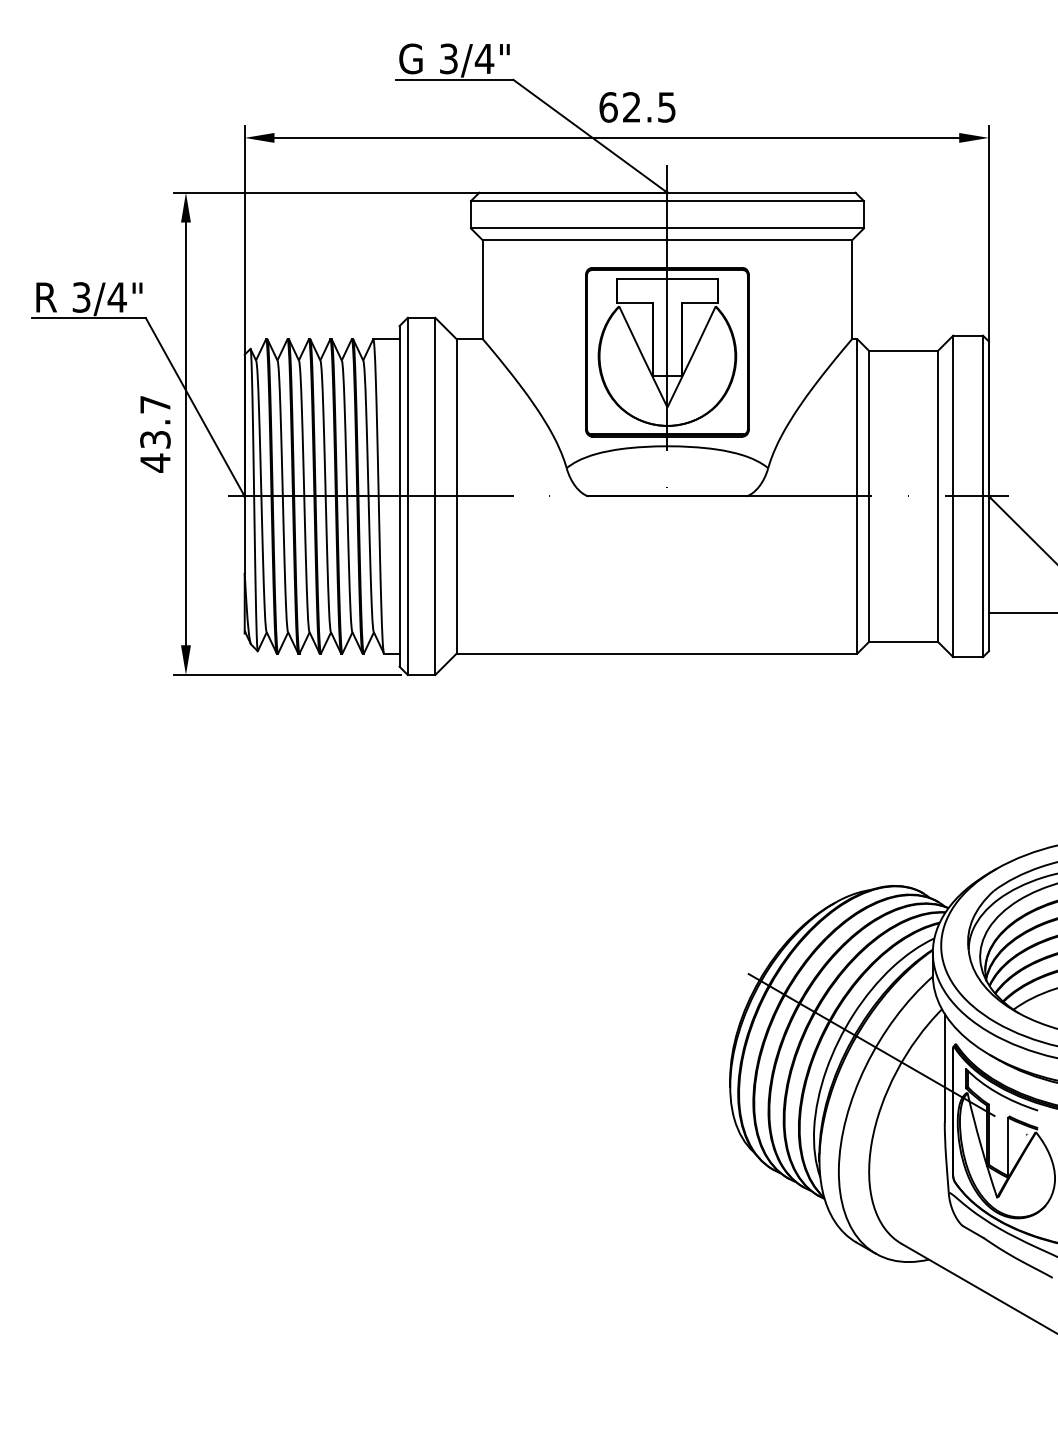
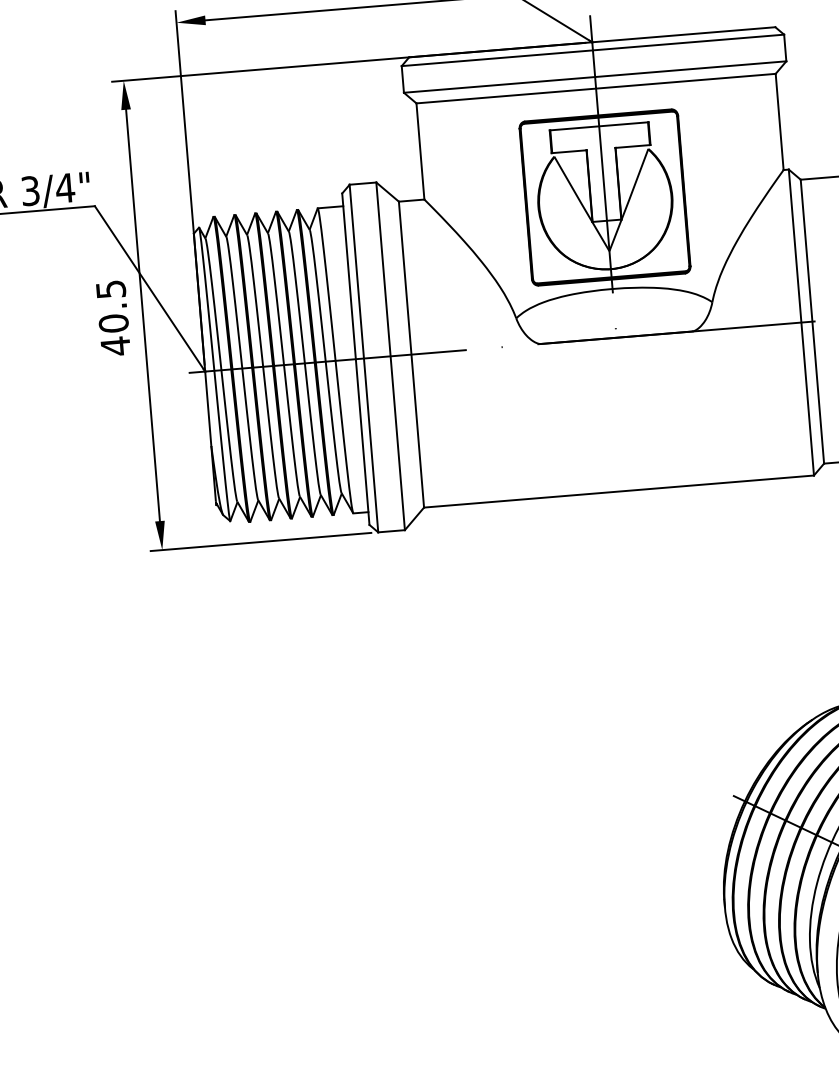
text: (155, 422) -> (112, 306), 43.7 -> 40.5

